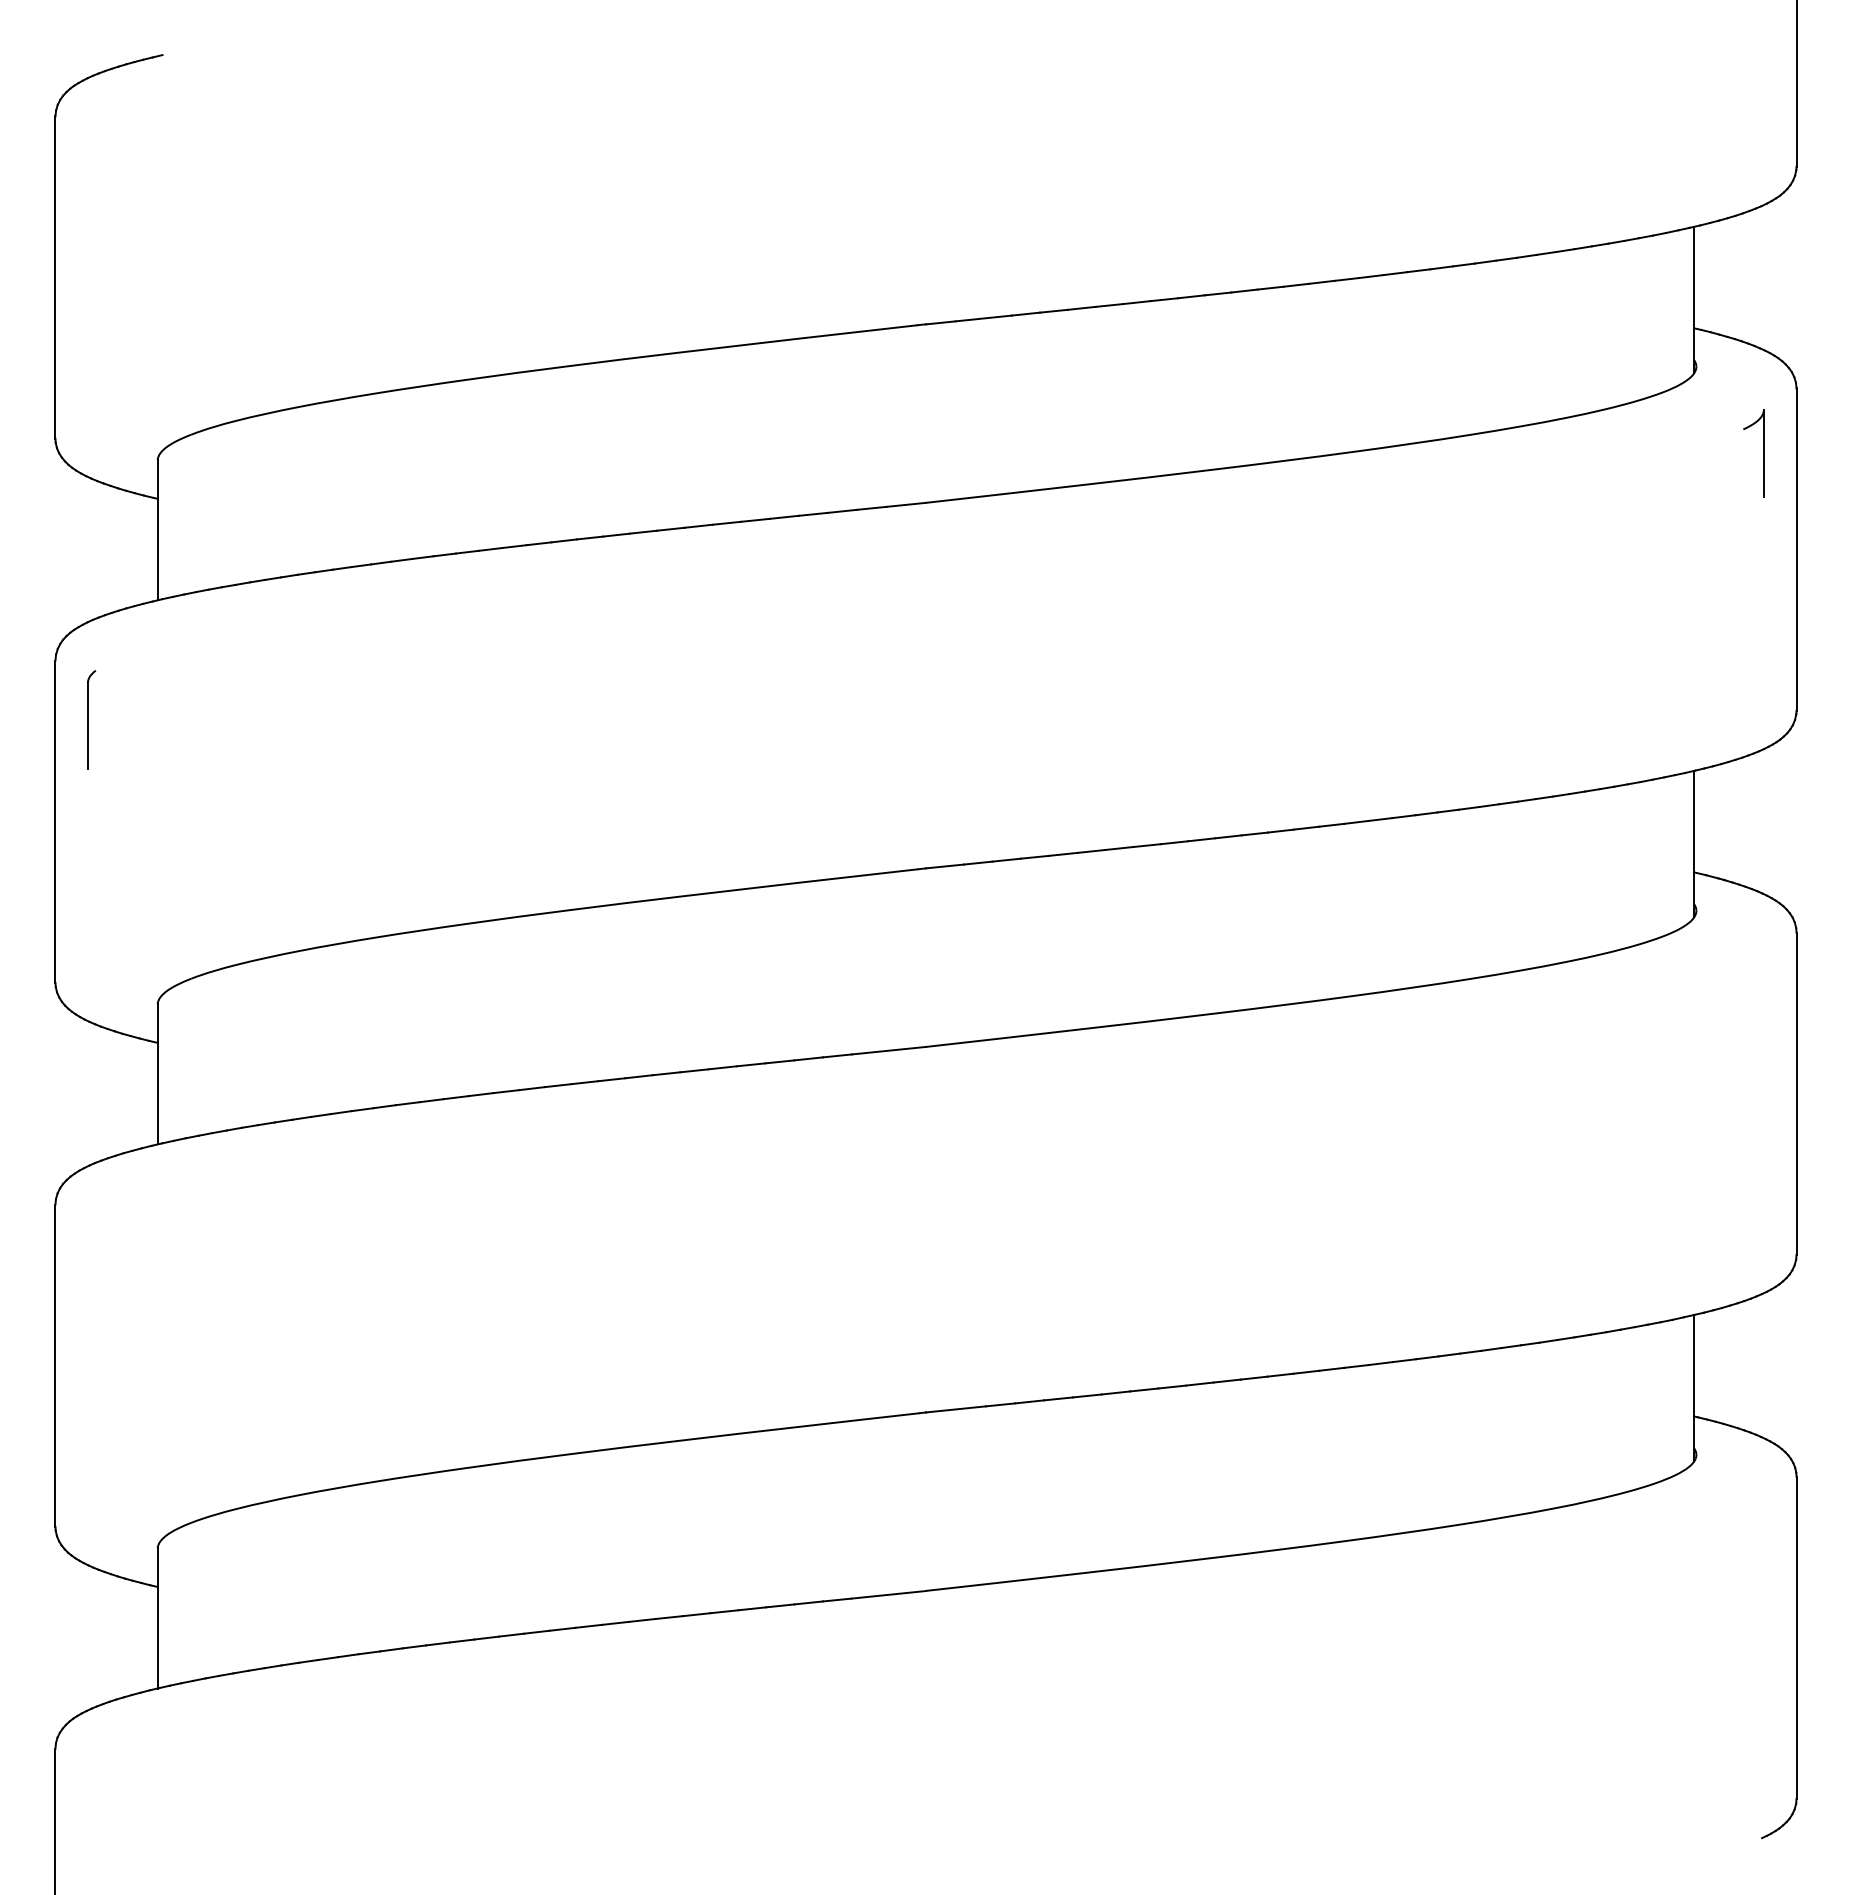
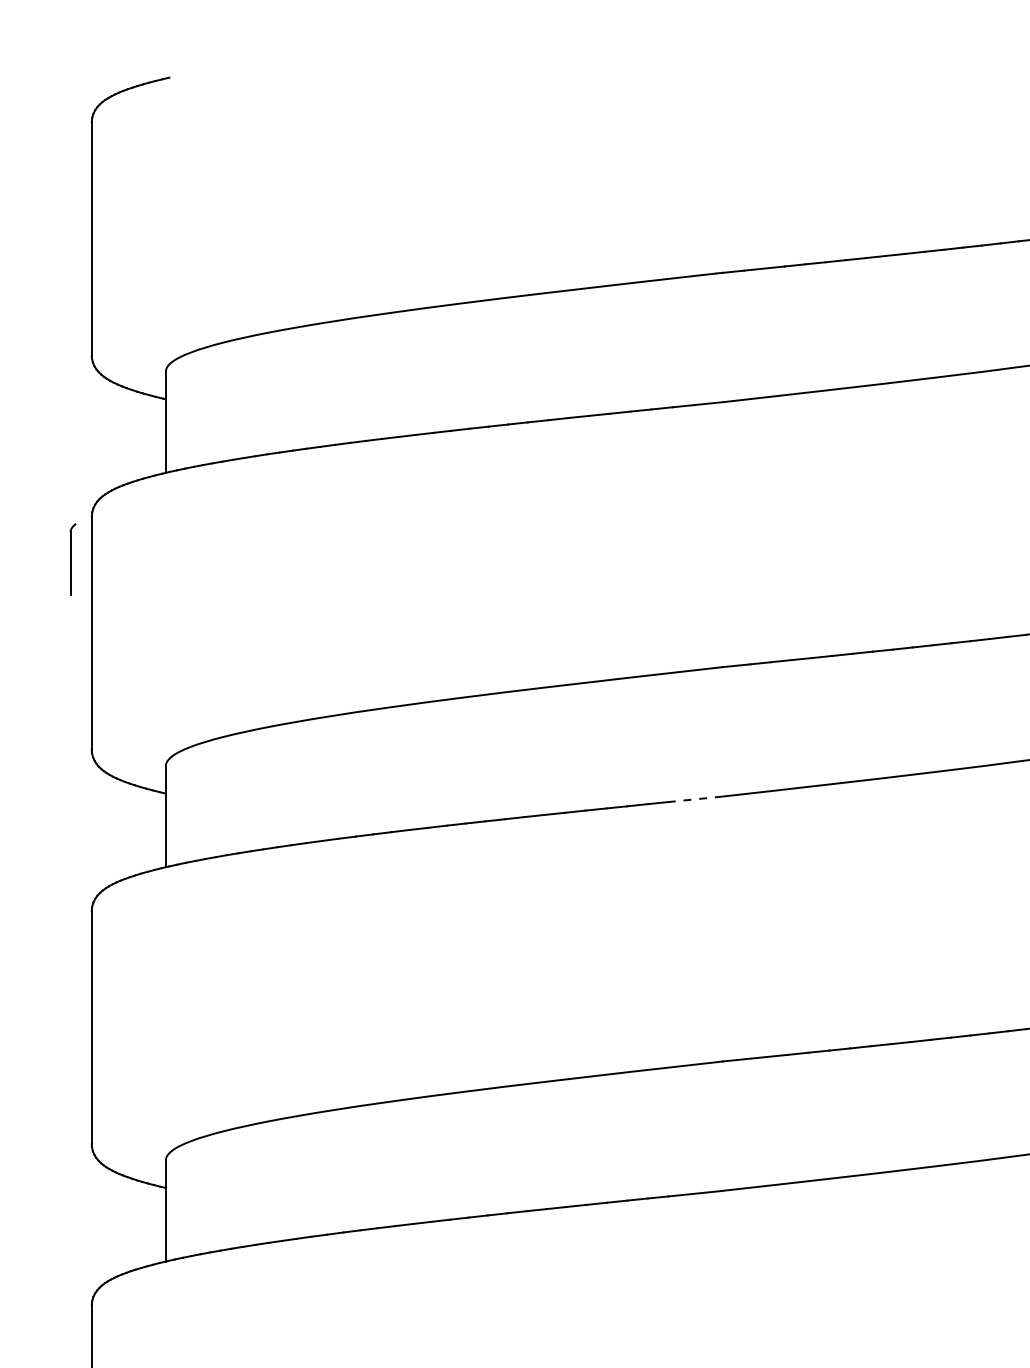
part: (91, 719) -> (72, 559), moved
line: (888, 1050) -> (695, 799), solid -> dashed

